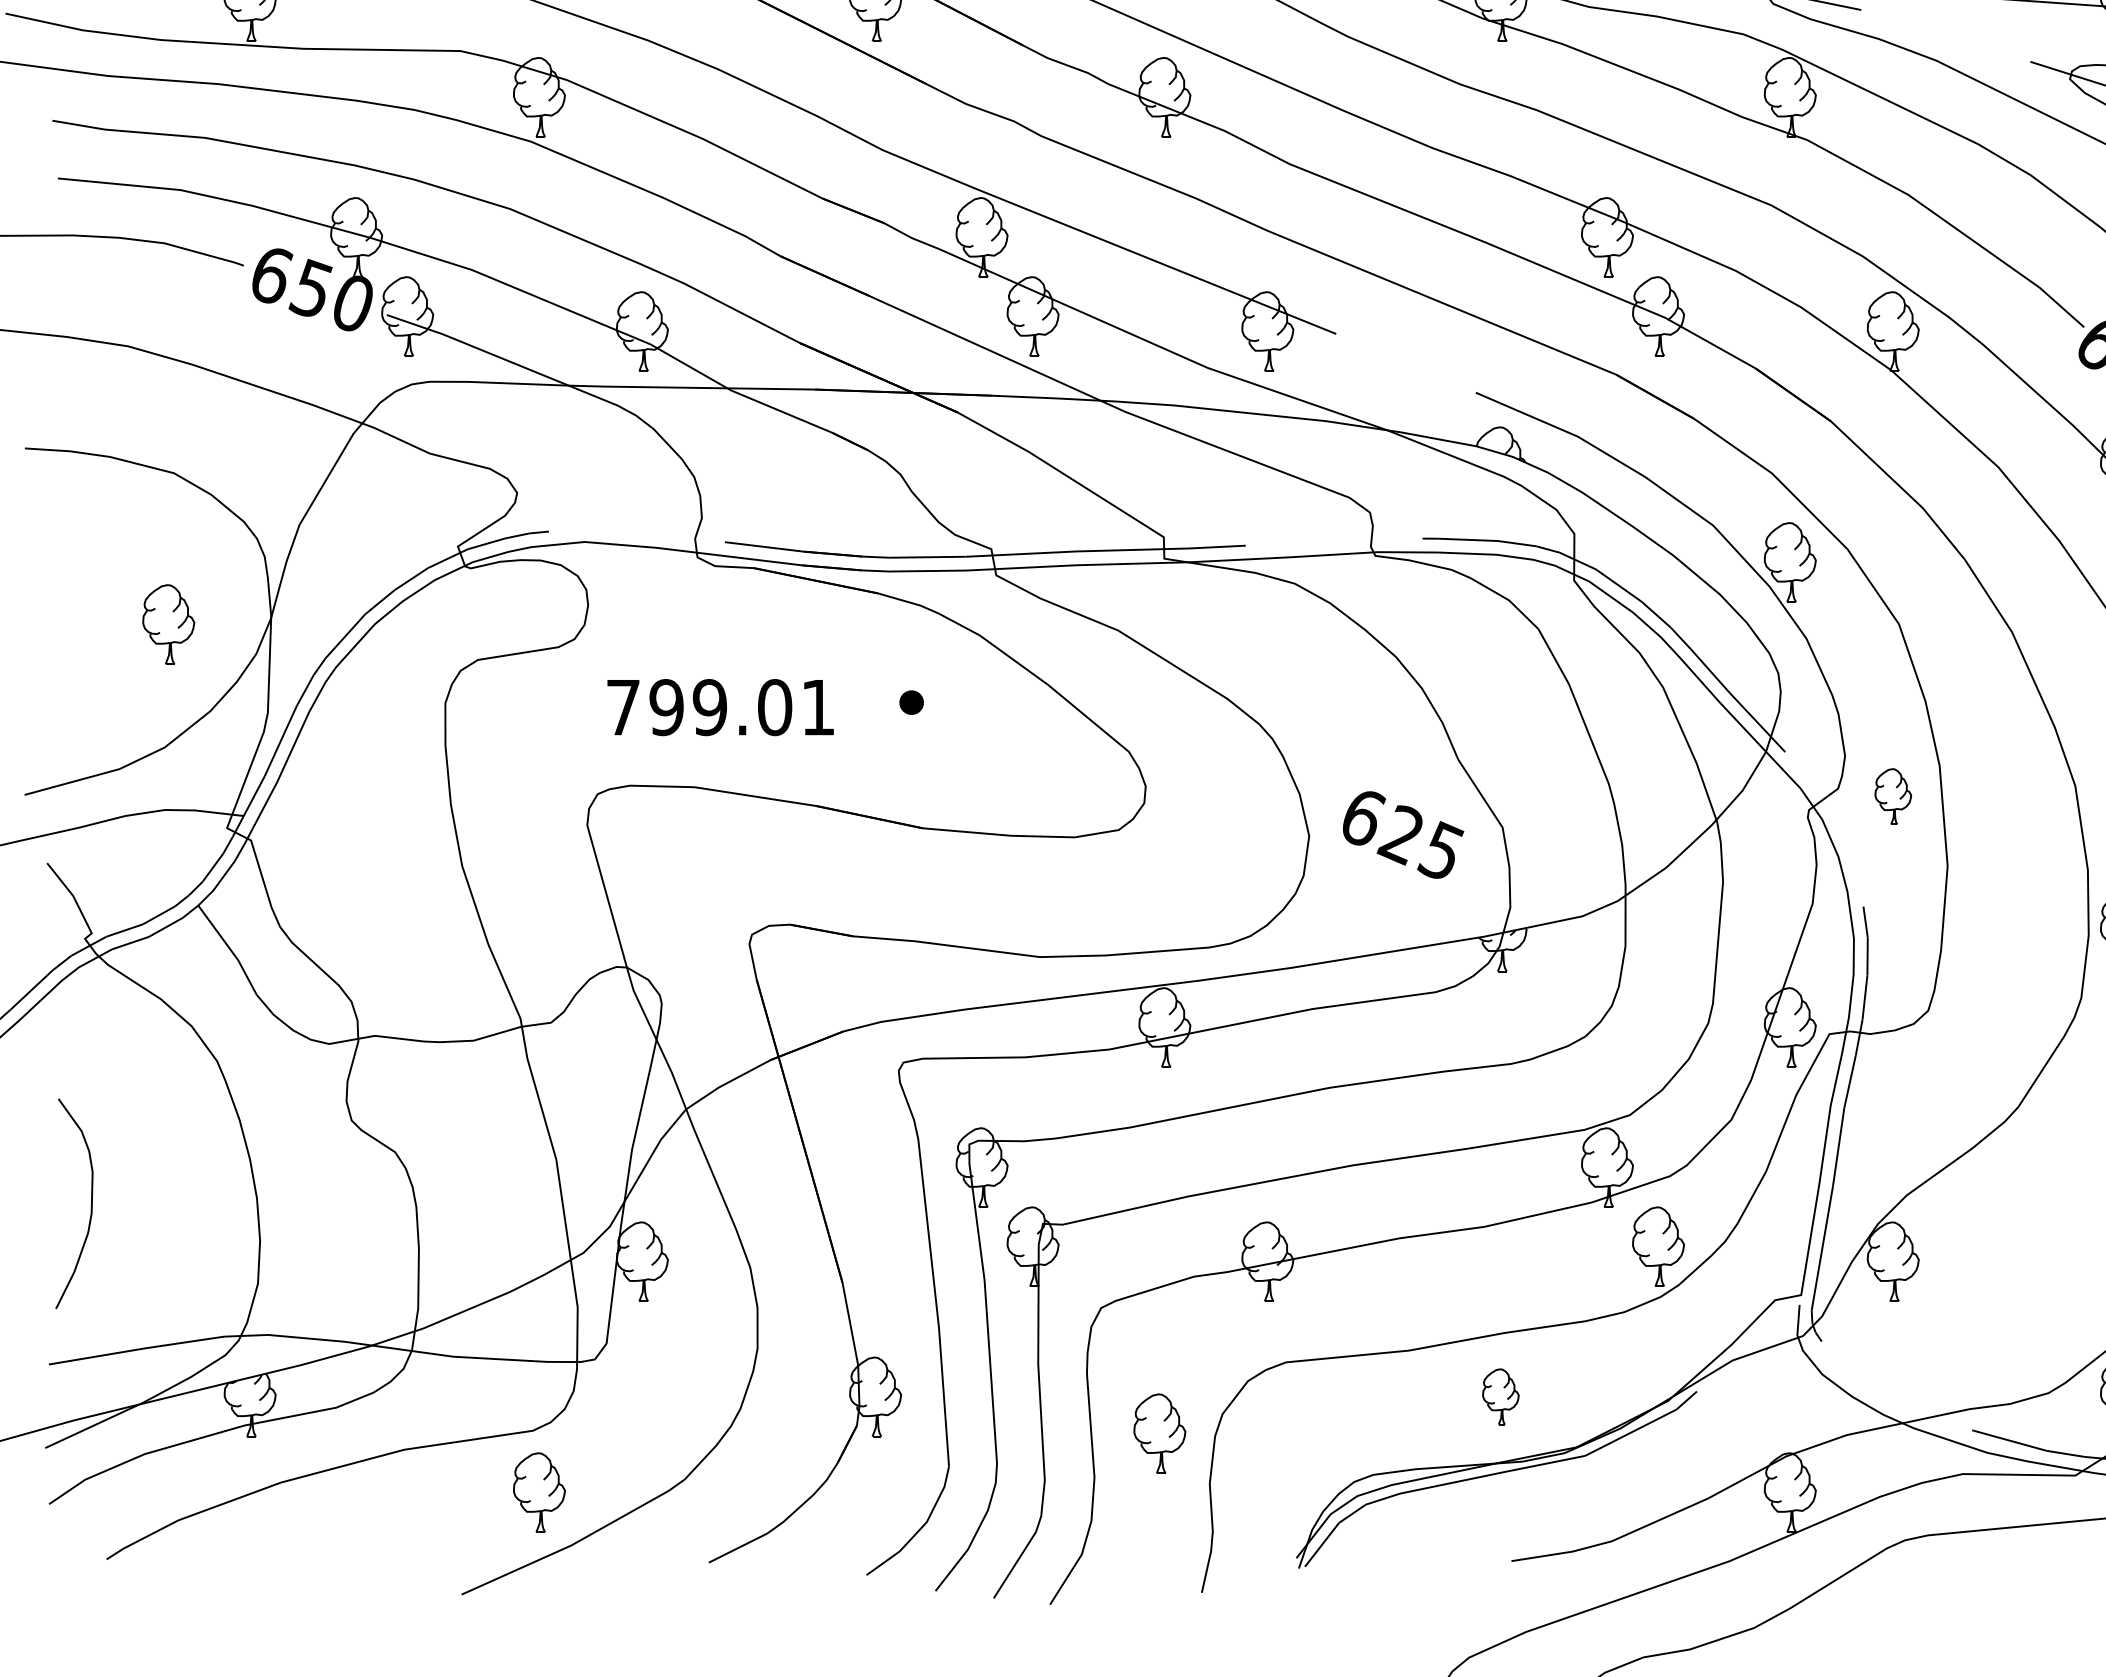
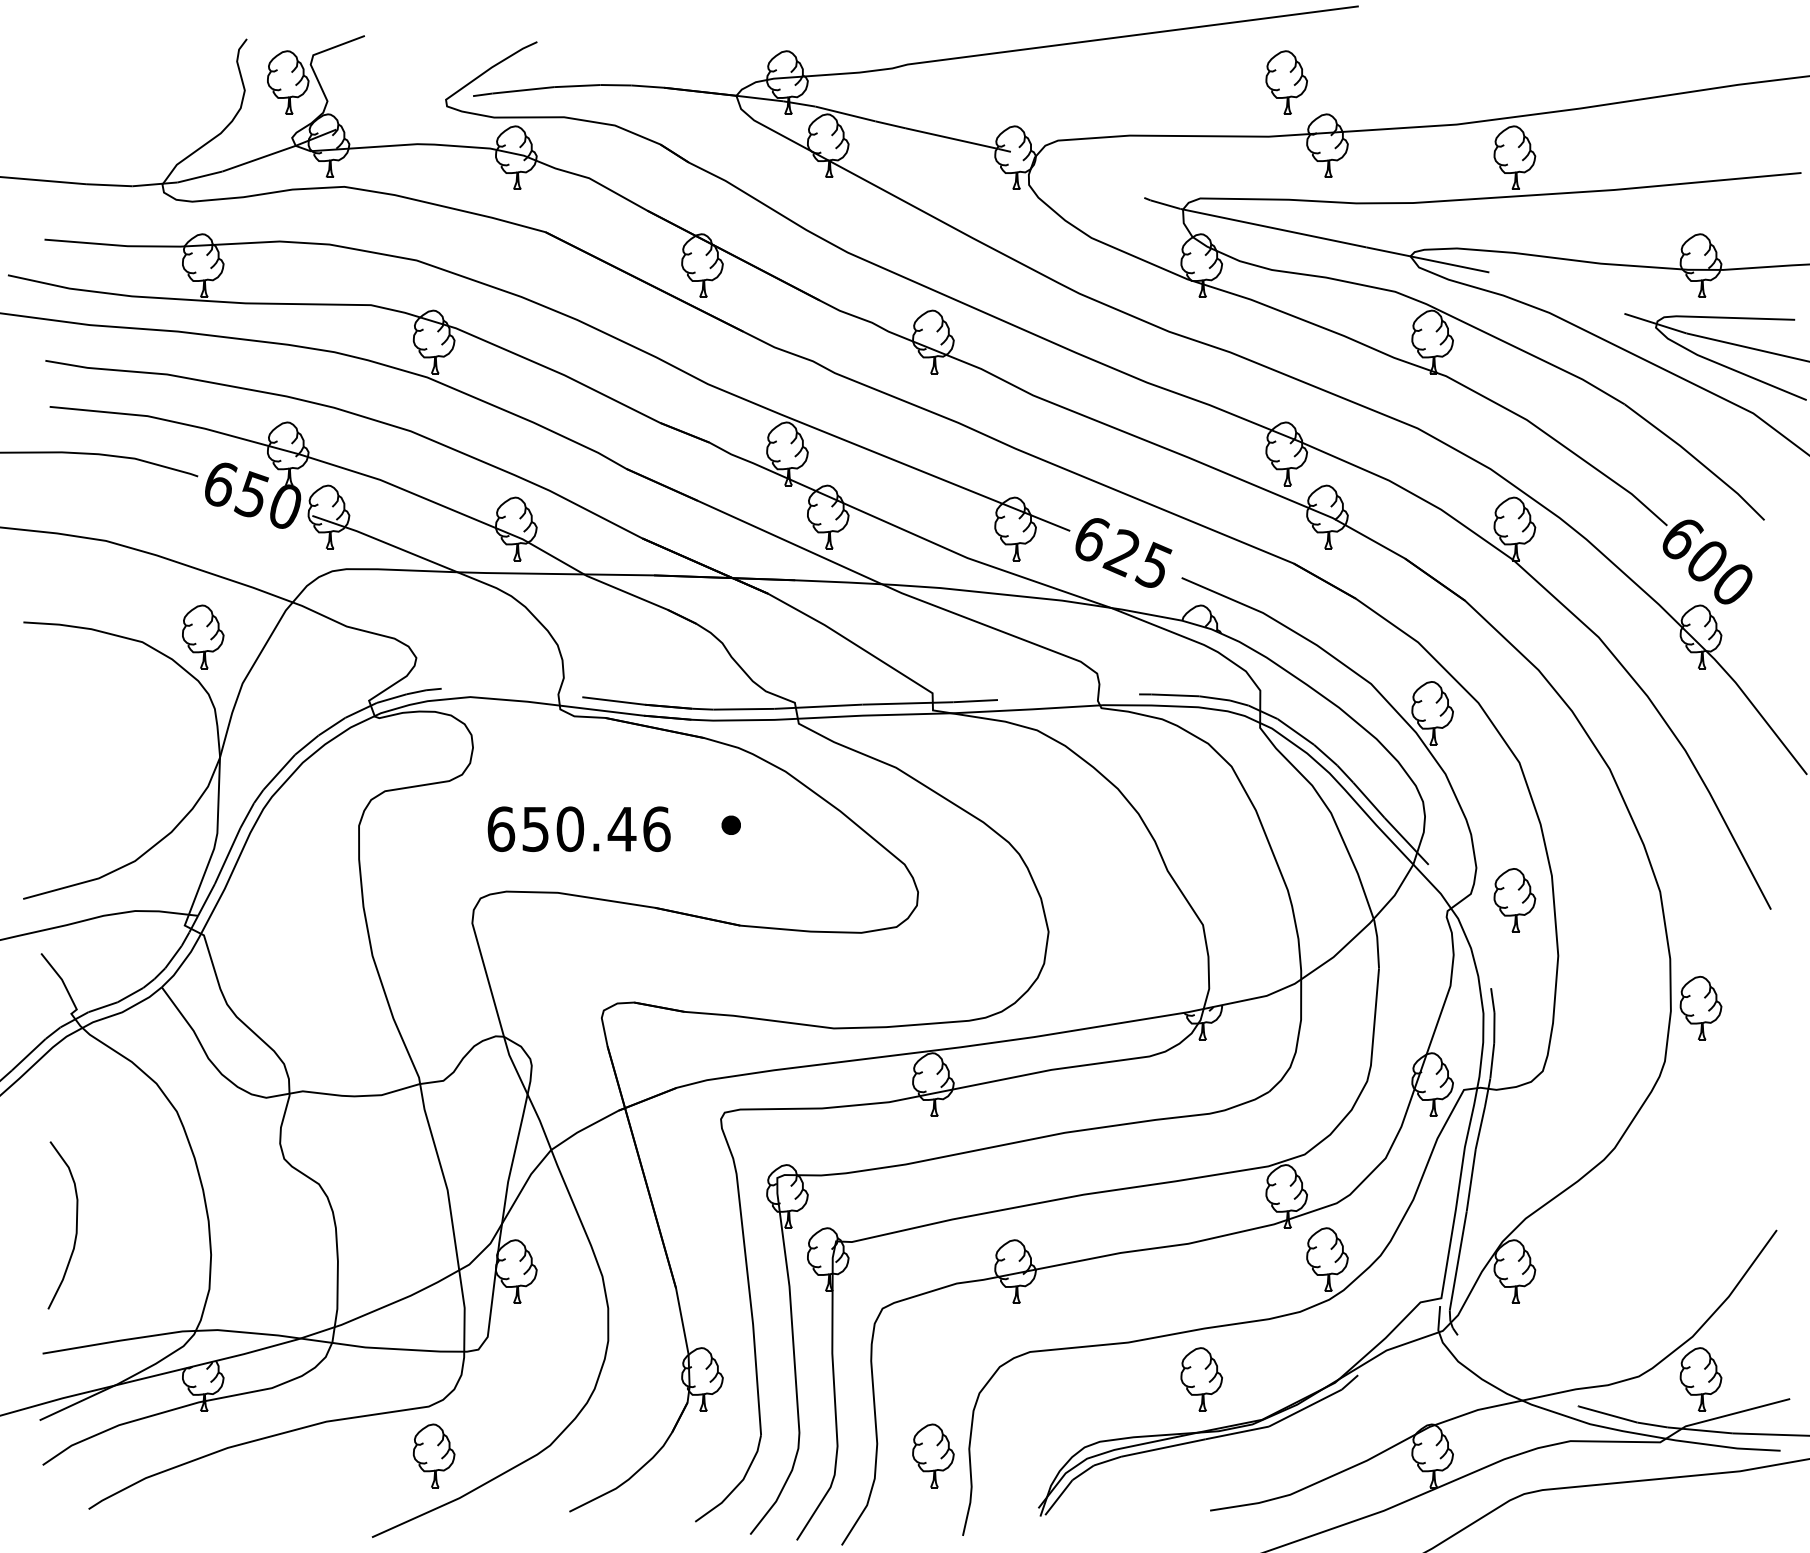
part: (169, 623) -> (203, 636), moved
text: (720, 707) -> (578, 829), 799.01 -> 650.46
part: (1892, 796) -> (1514, 900), size x1.43
text: (1402, 834) -> (1123, 552), moved
part: (1500, 1396) -> (1201, 1379), size x1.43
part: (1159, 1433) -> (933, 1455), moved

